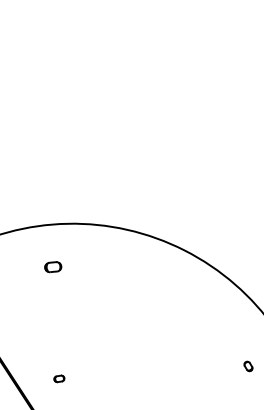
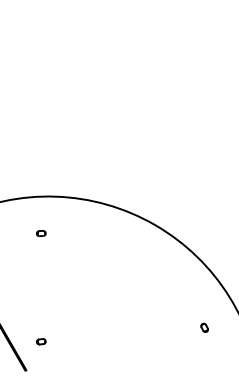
part: (53, 267) -> (41, 233), size x0.62
part: (59, 378) -> (41, 341), moved

